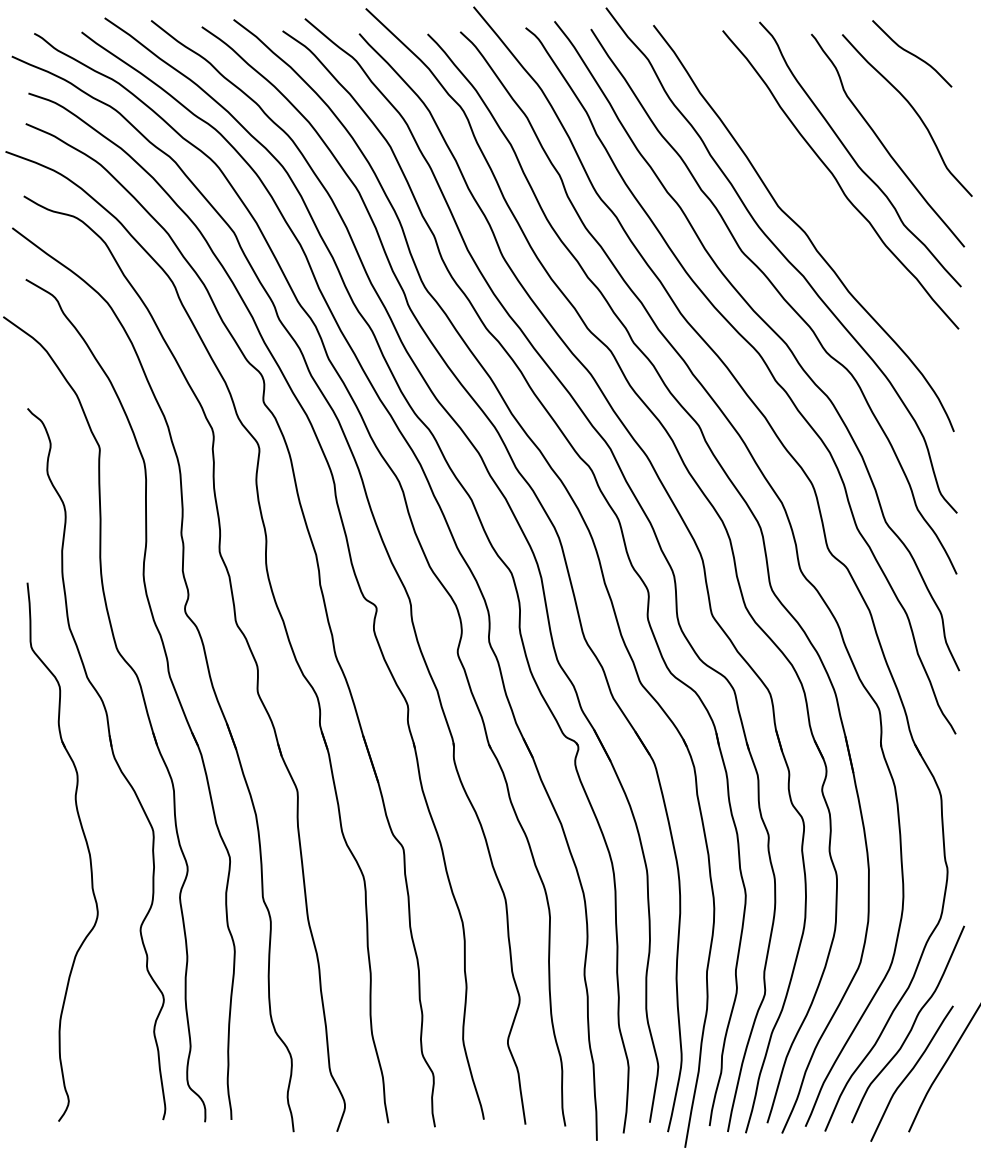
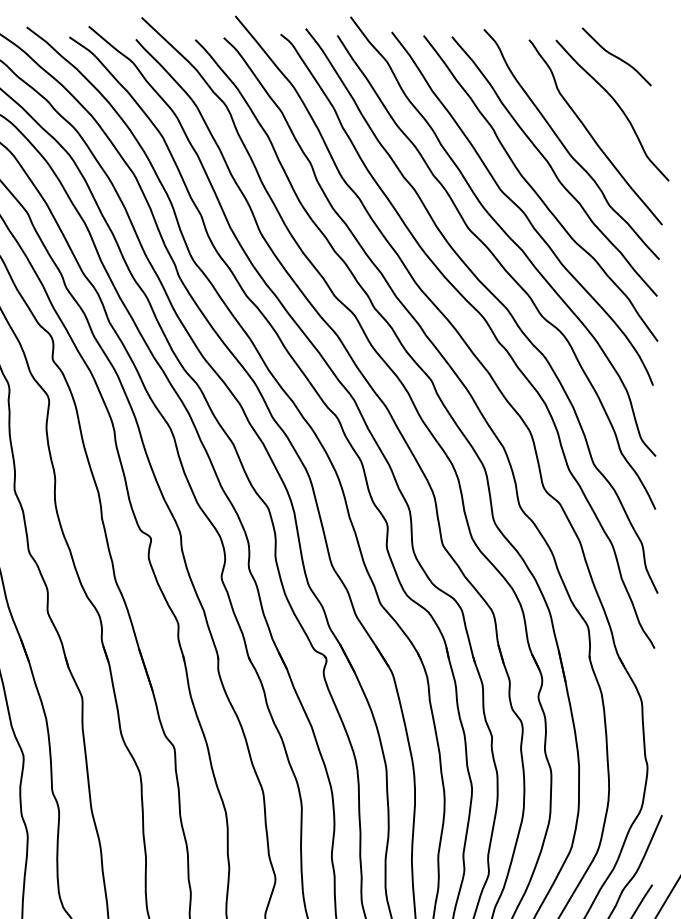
curve: (819, 208) -> (536, 191), added

